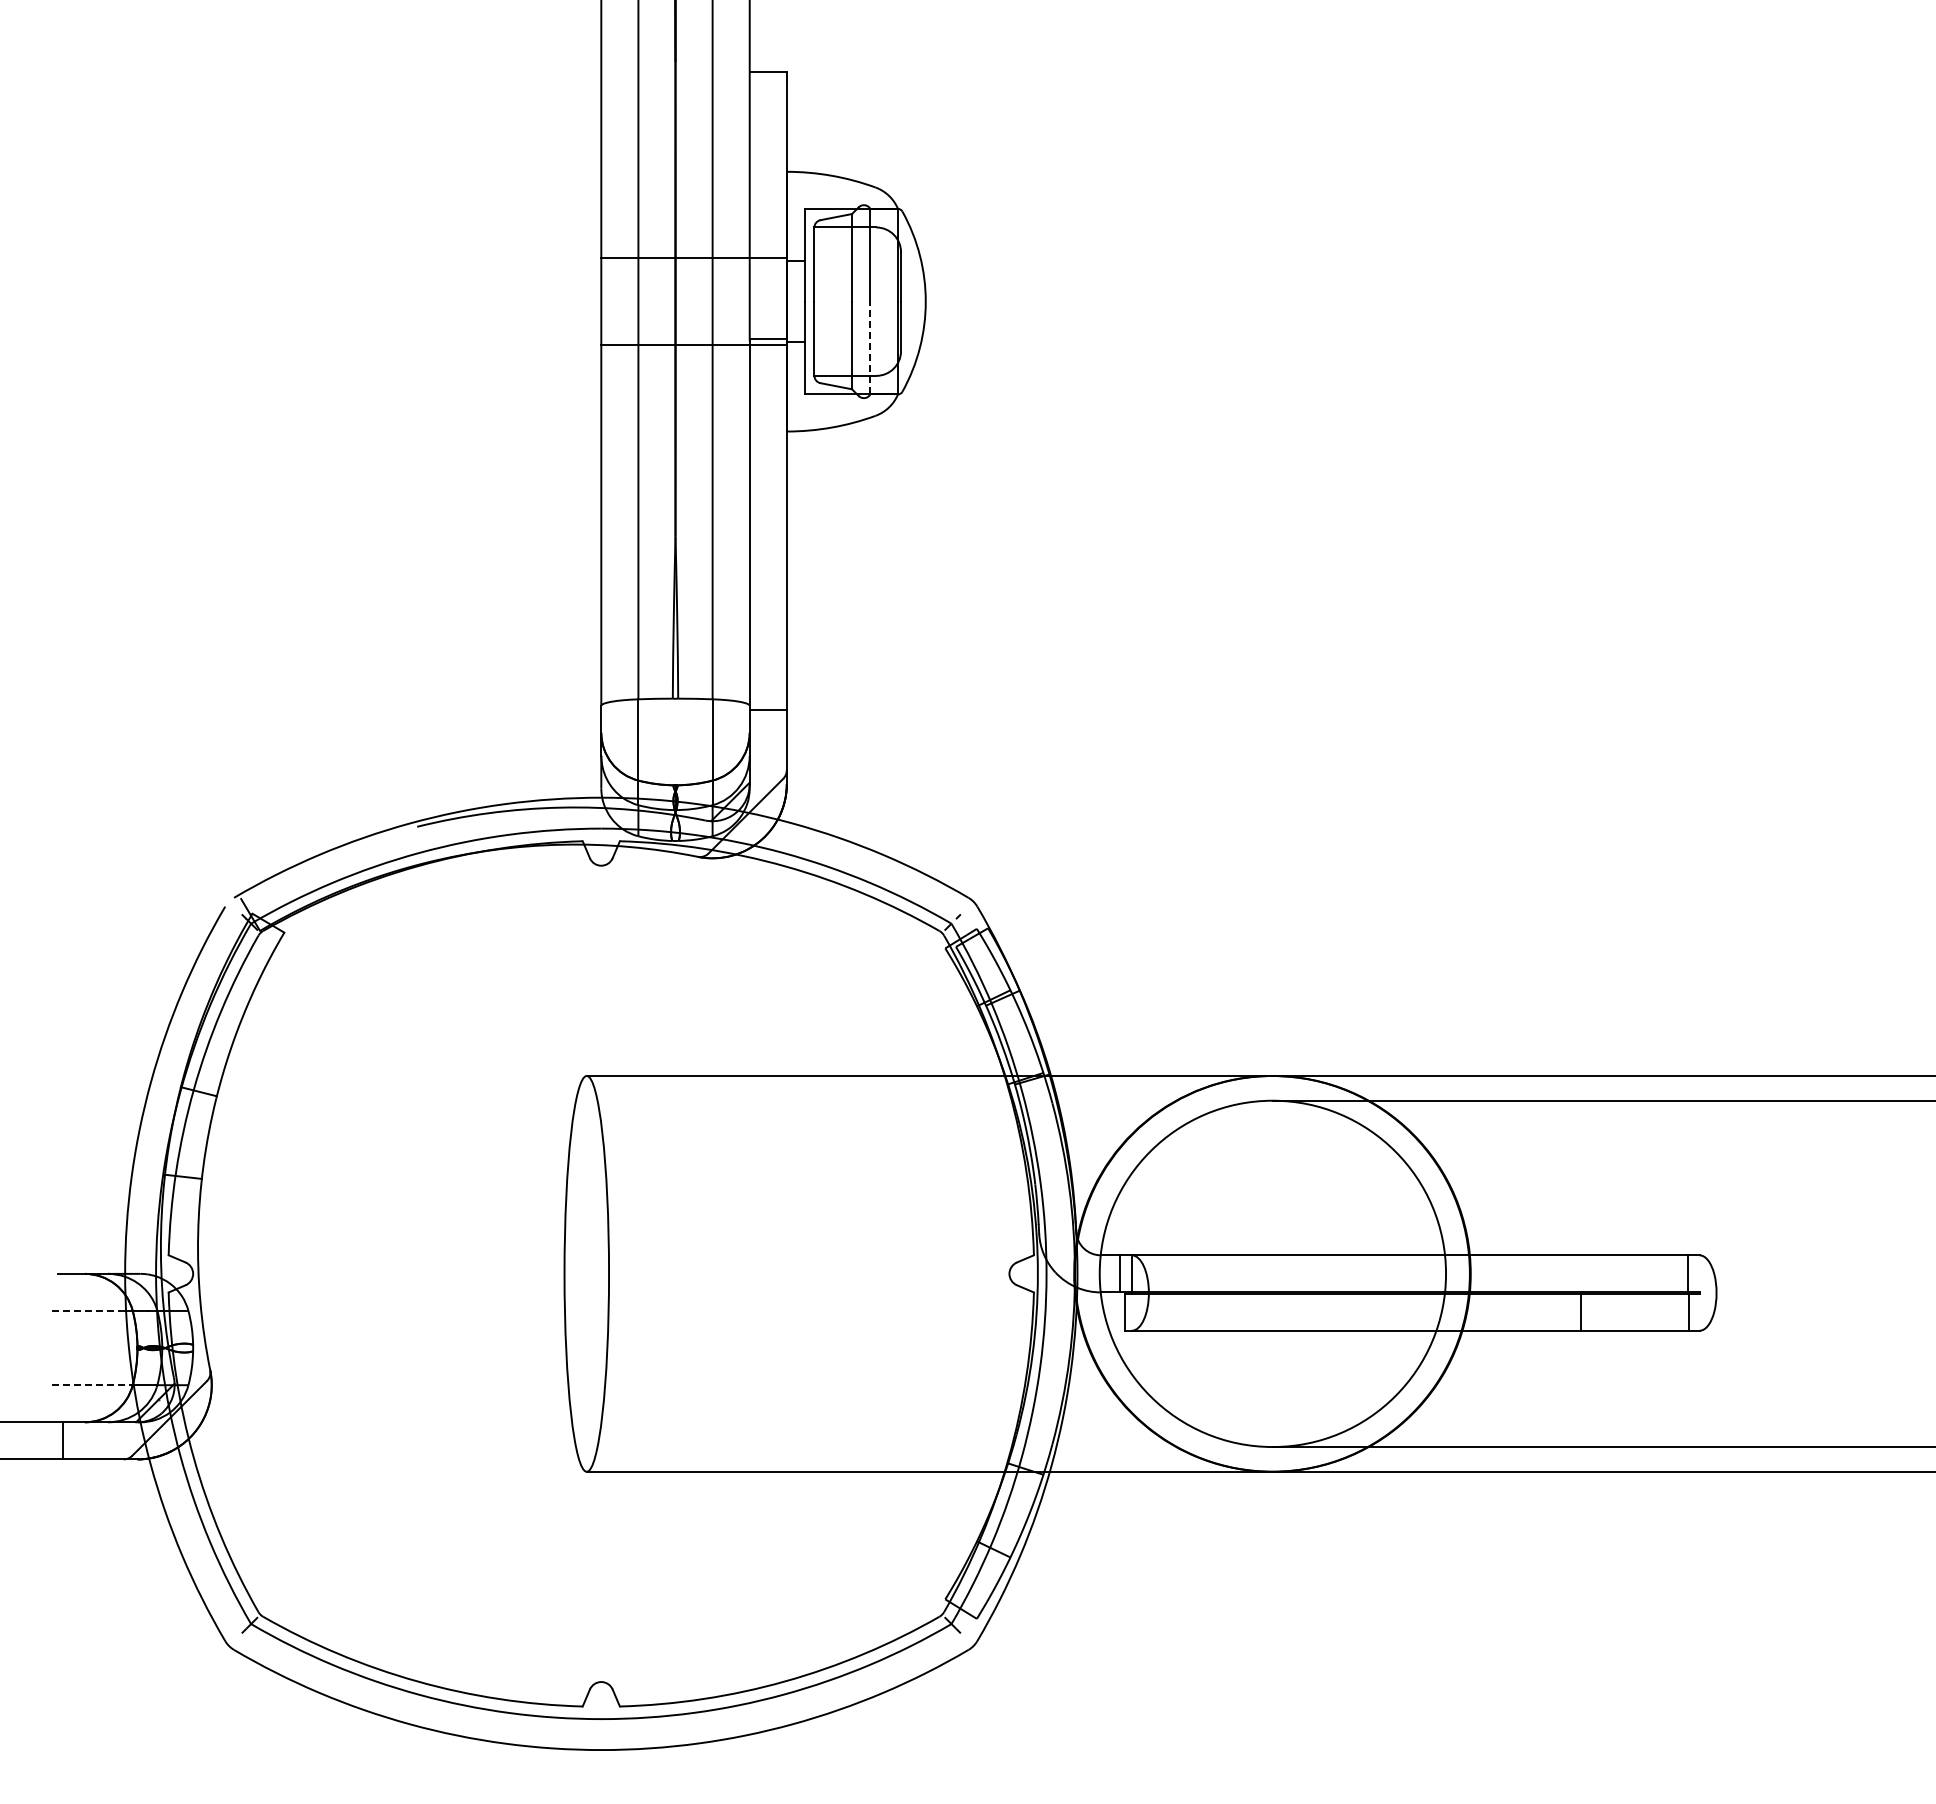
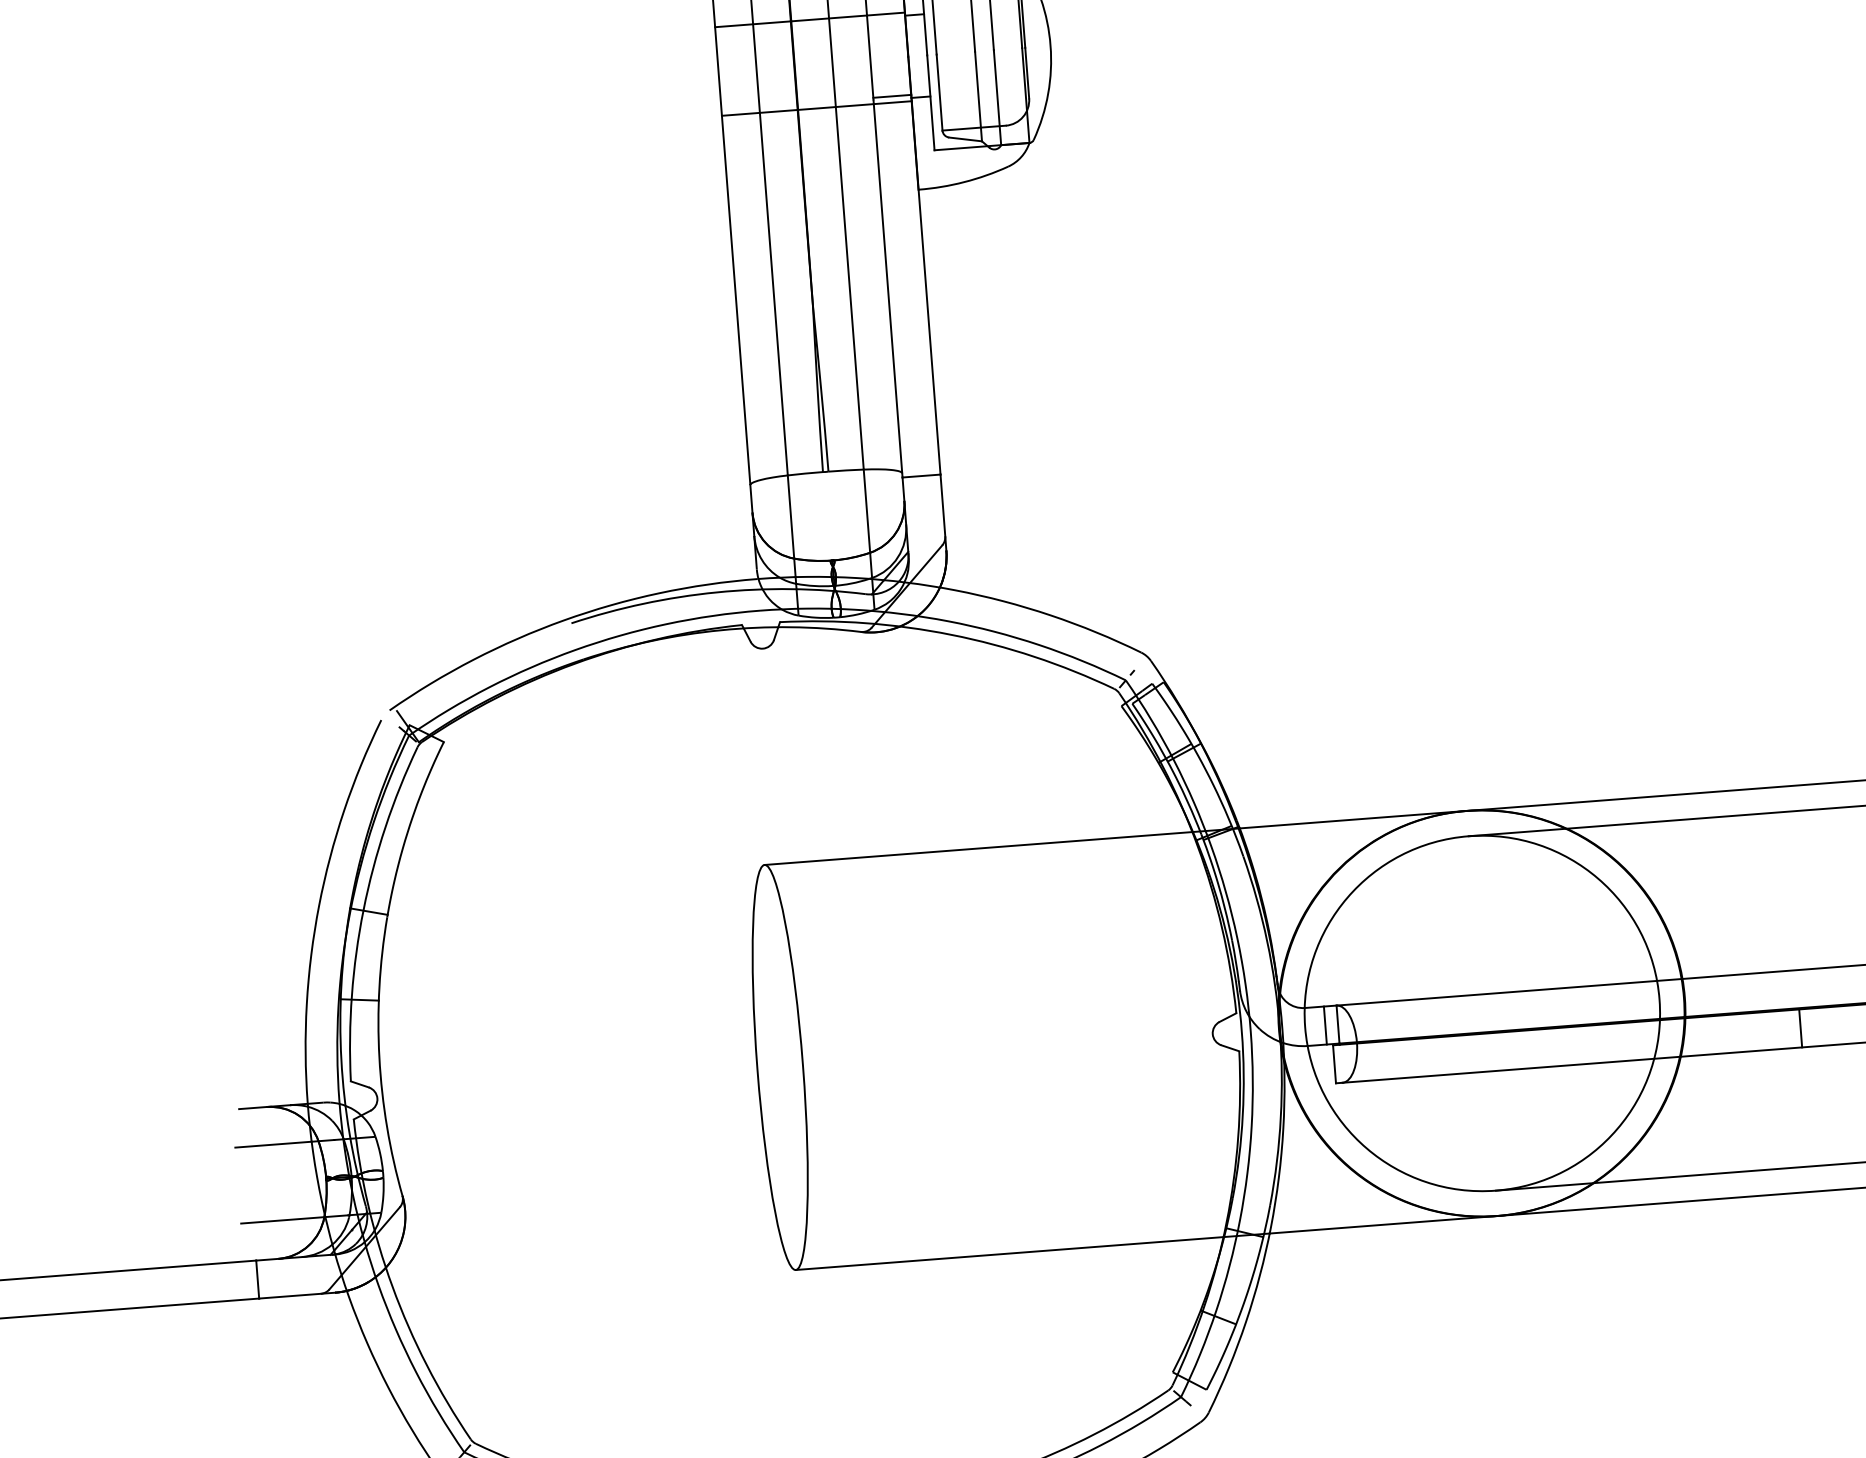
line: (870, 347) -> (997, 97), dashed -> solid
line: (89, 1310) -> (274, 1144), dashed -> solid
line: (93, 1385) -> (284, 1220), dashed -> solid

